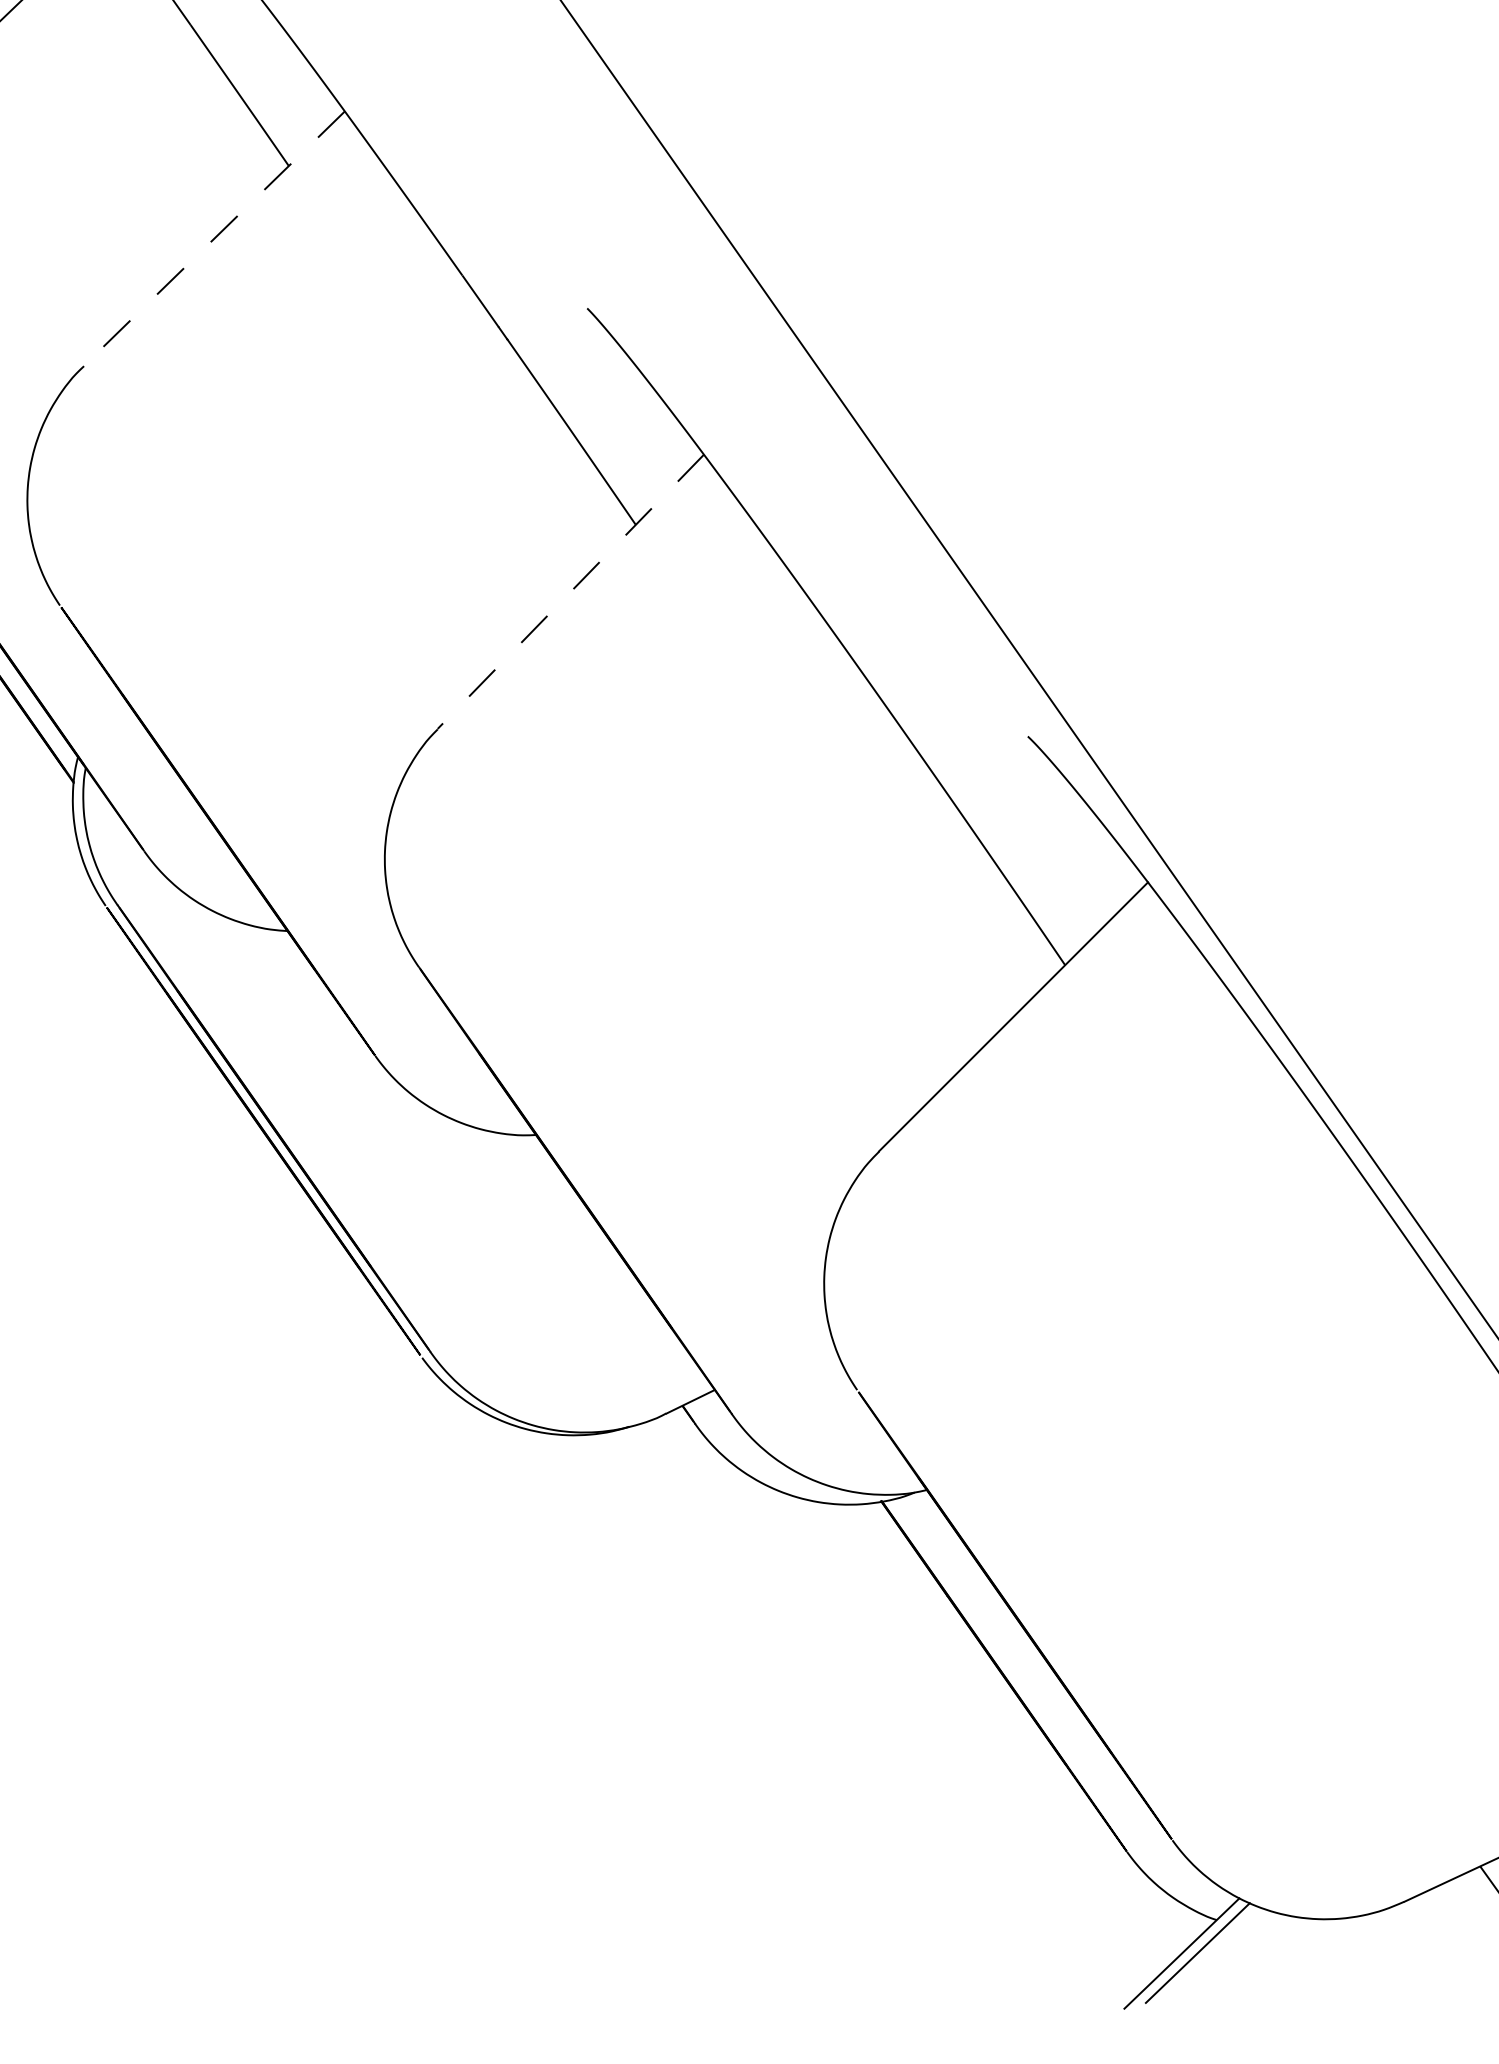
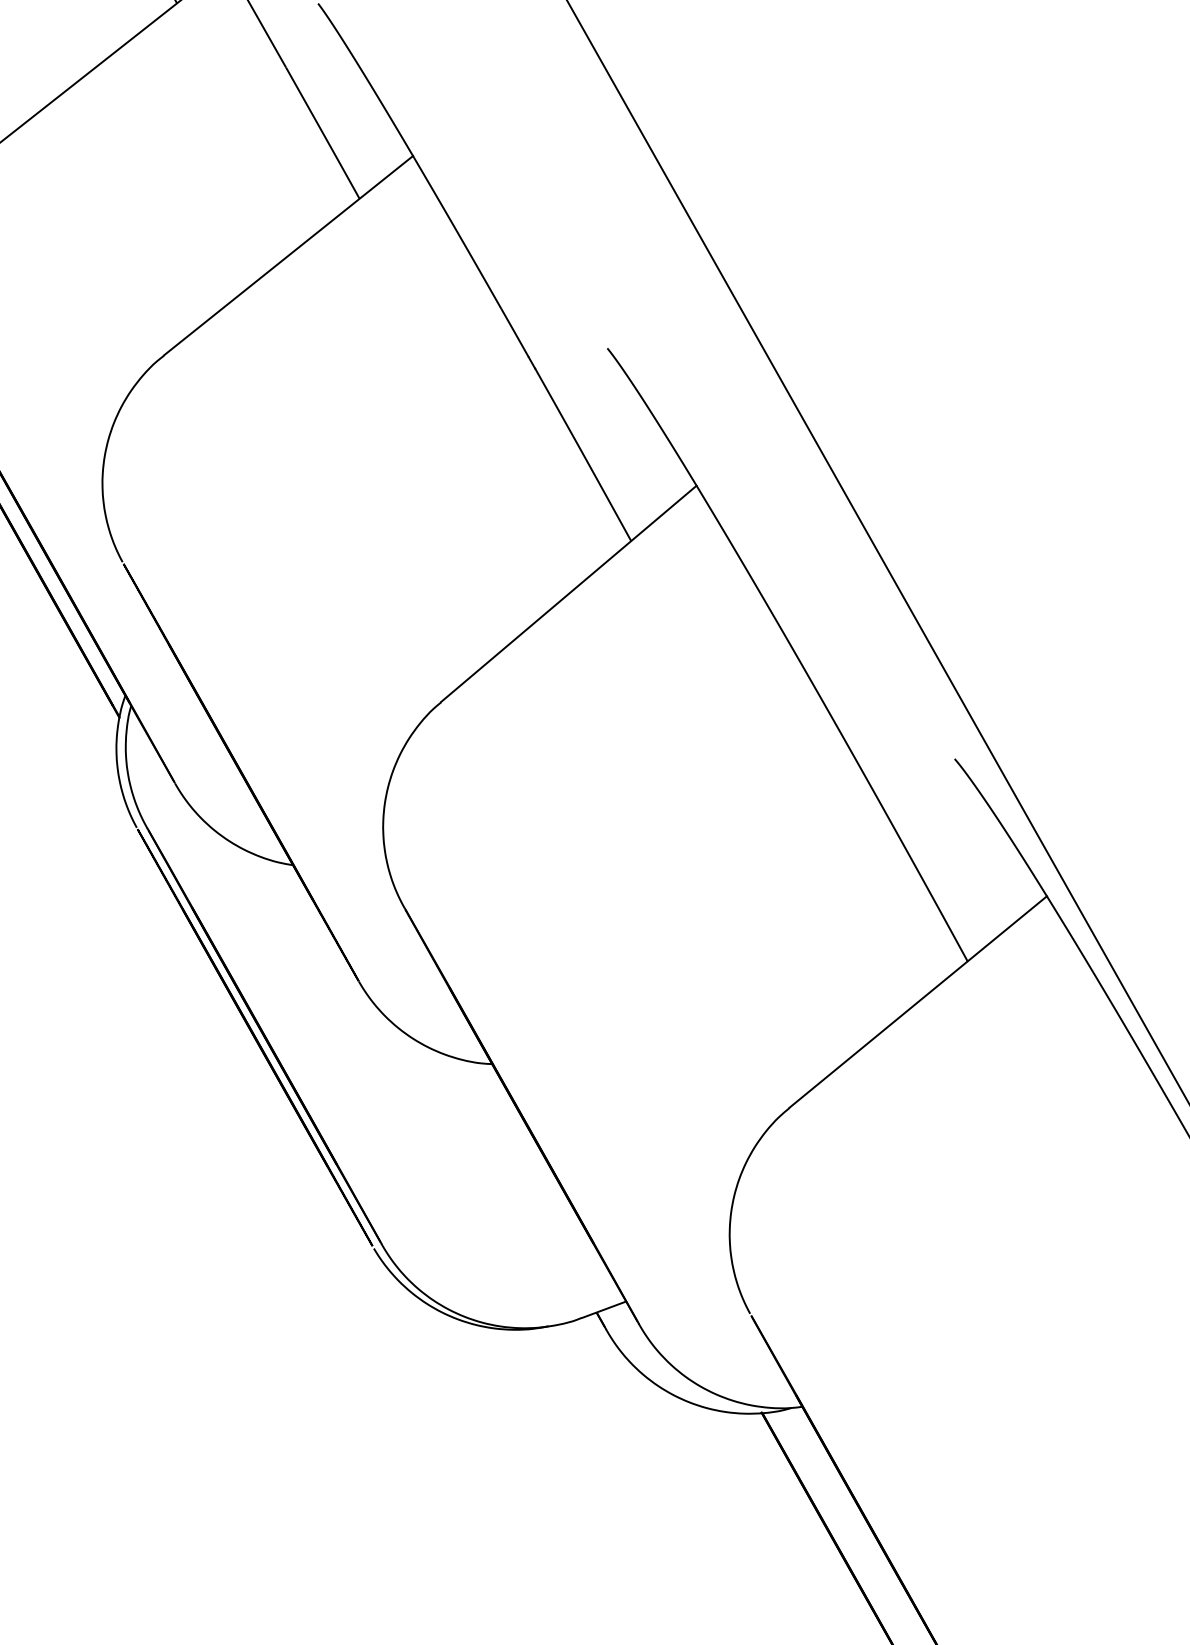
line: (214, 238) -> (288, 255), dashed -> solid
line: (570, 592) -> (568, 594), dashed -> solid

